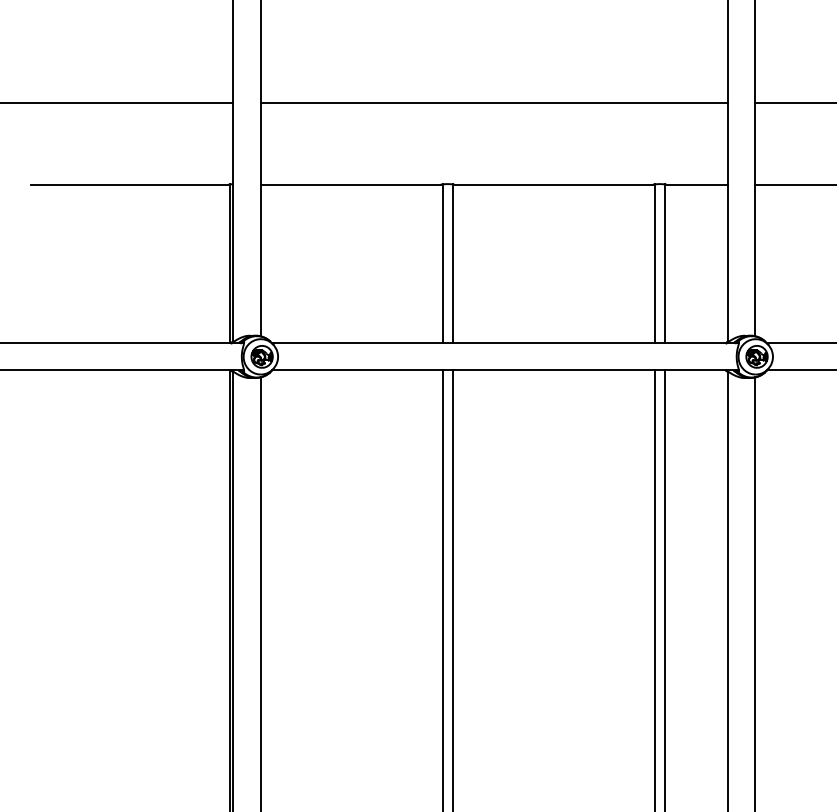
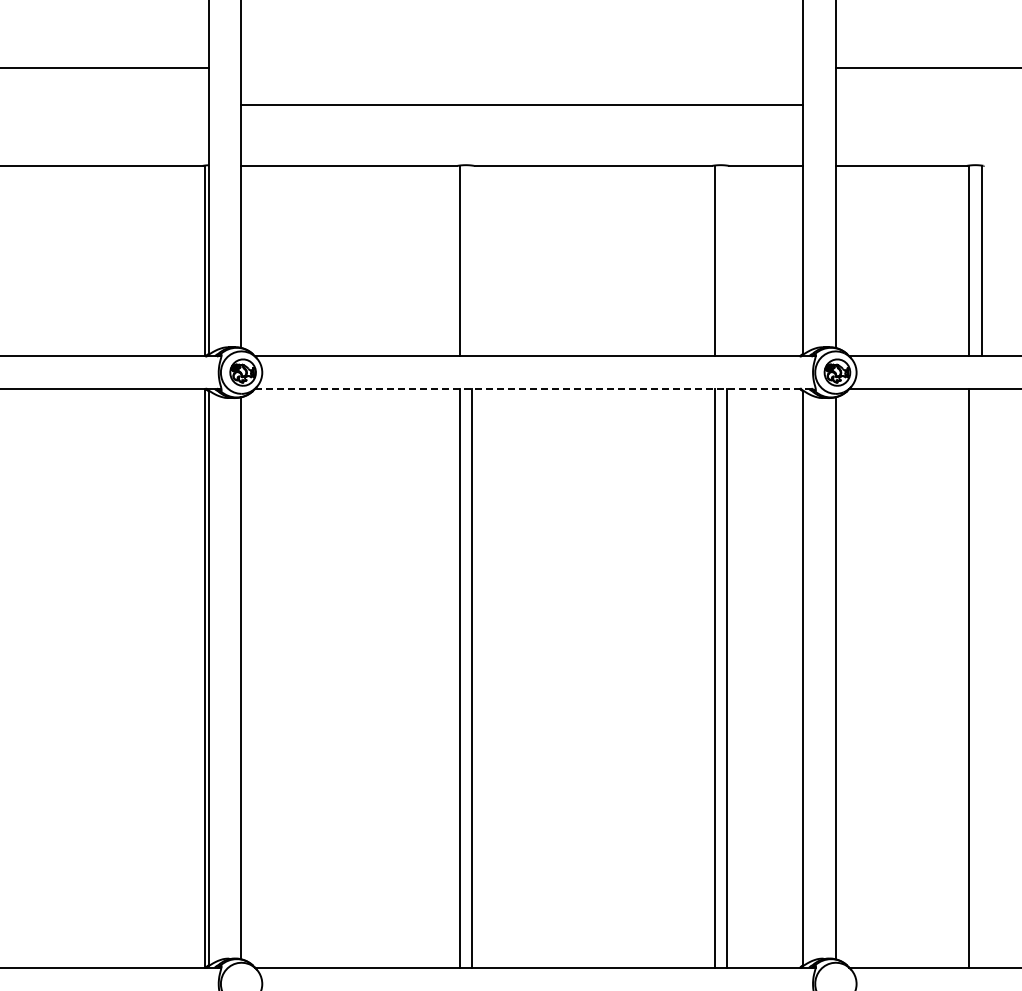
line: (493, 102) -> (521, 104), moved
line: (453, 263) -> (472, 260), removed
line: (664, 263) -> (726, 260), removed
line: (505, 370) -> (535, 388), solid -> dashed

